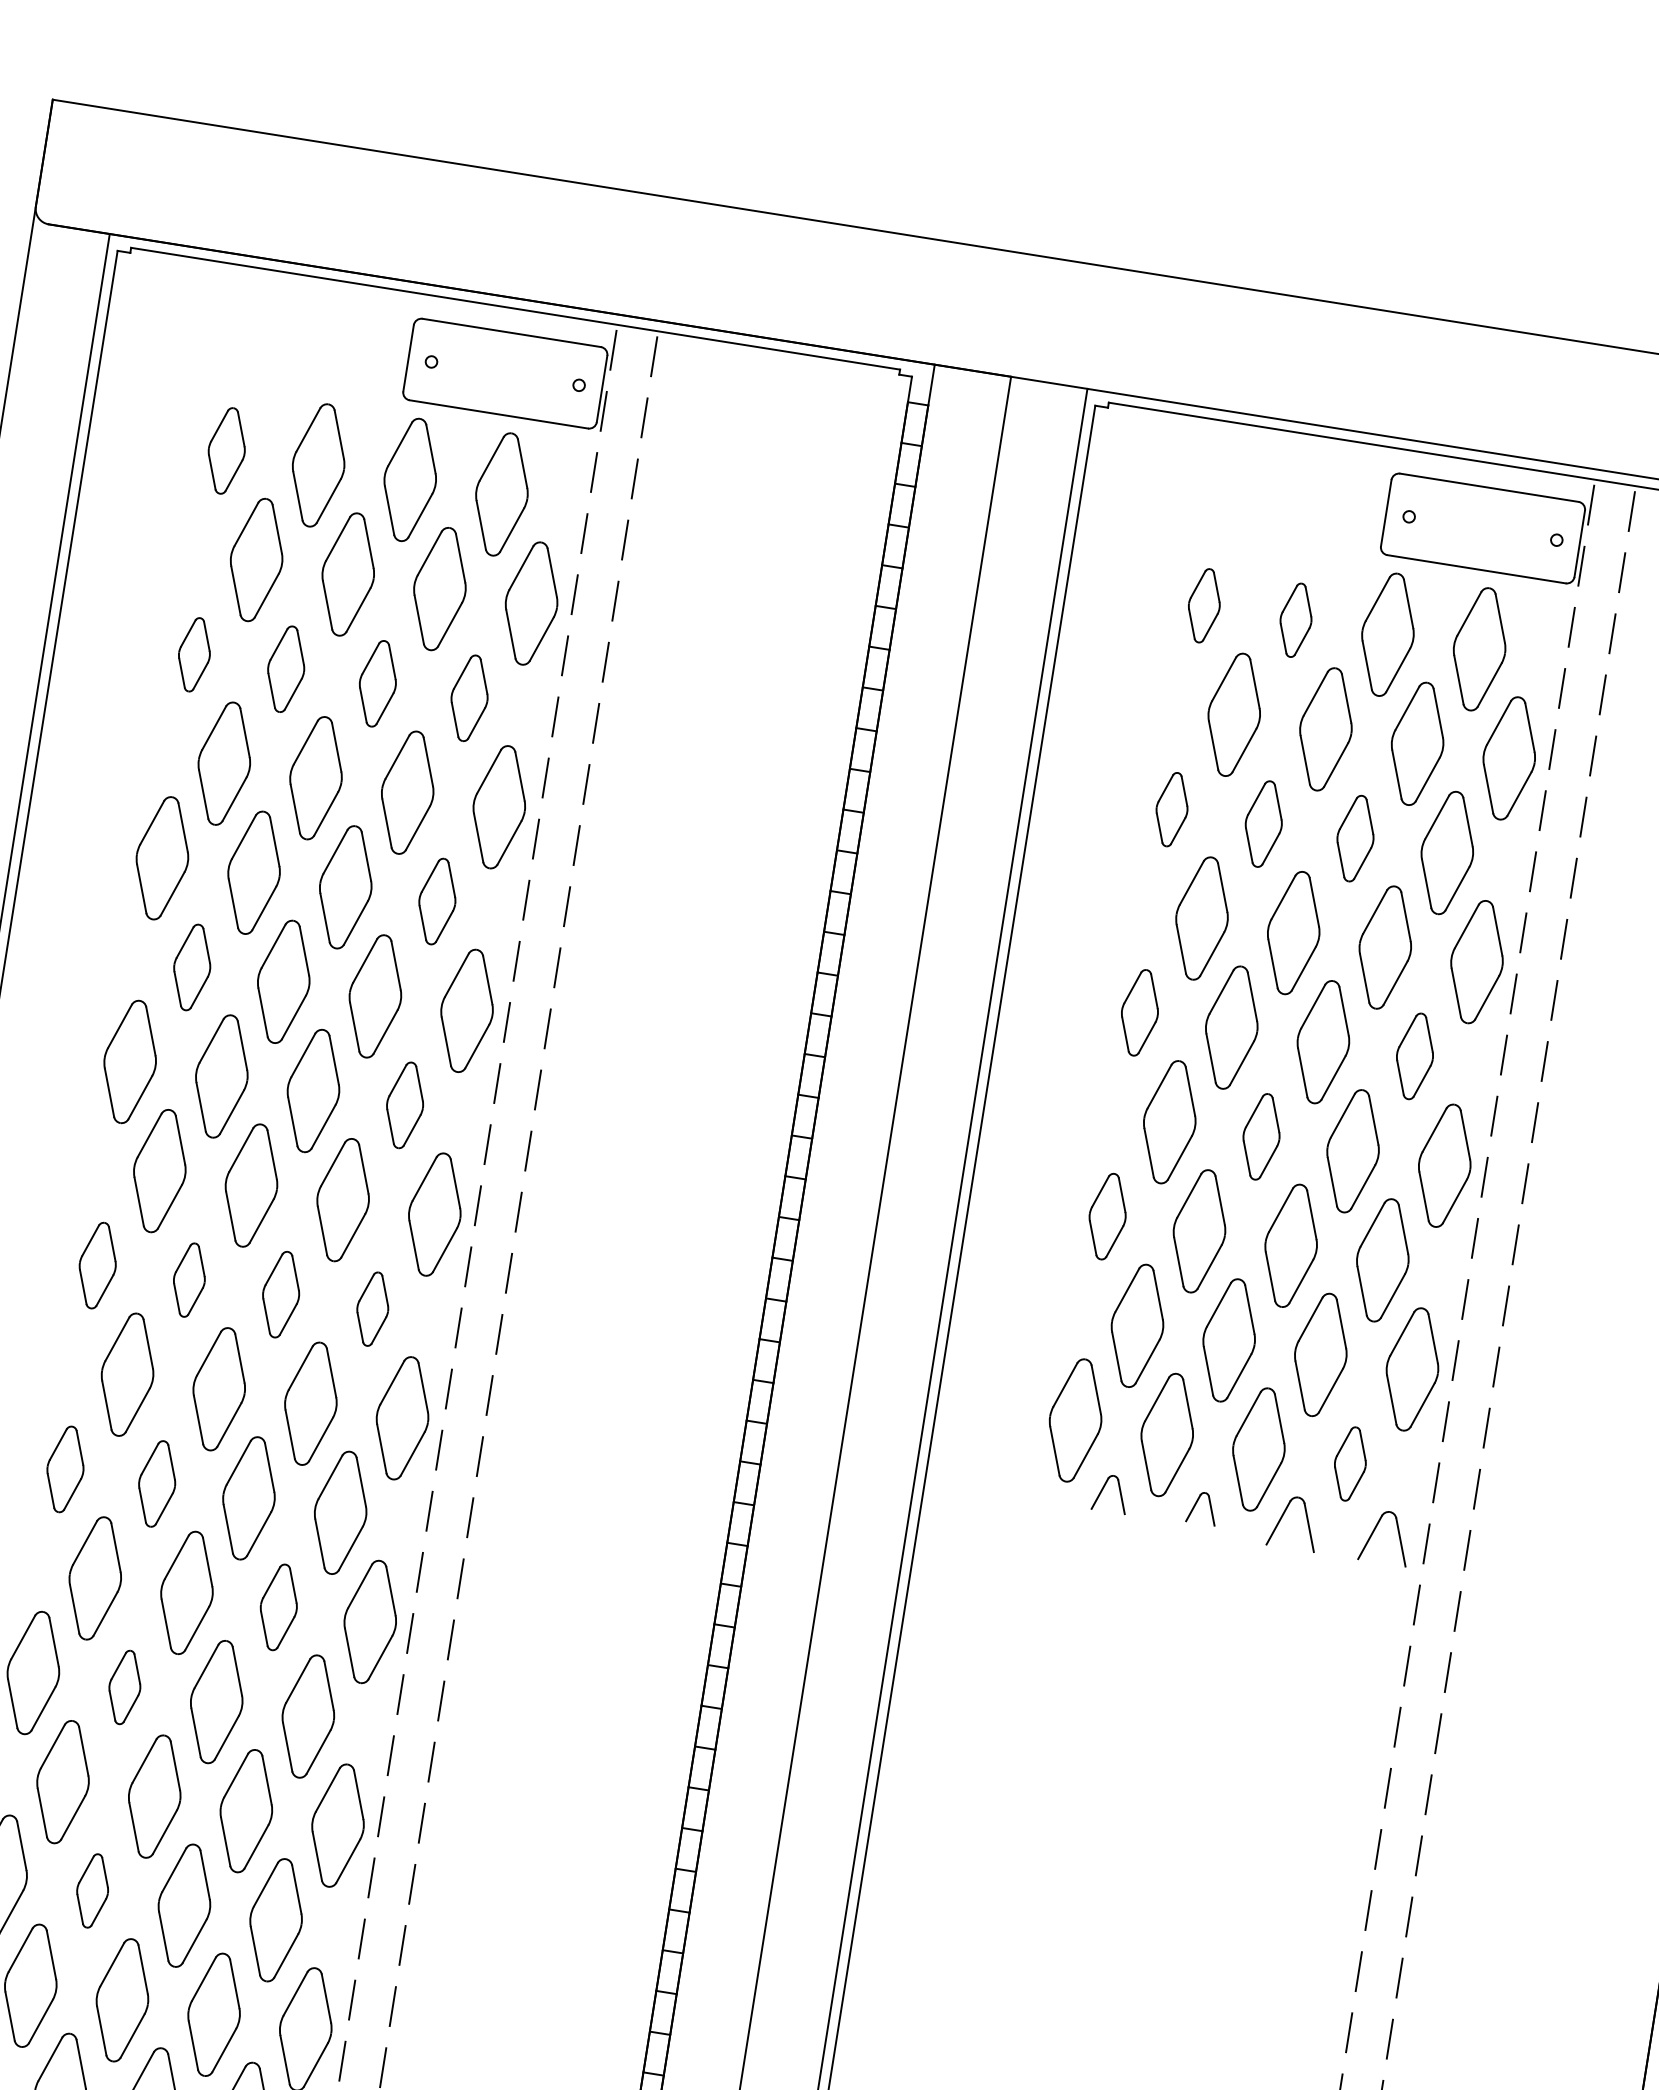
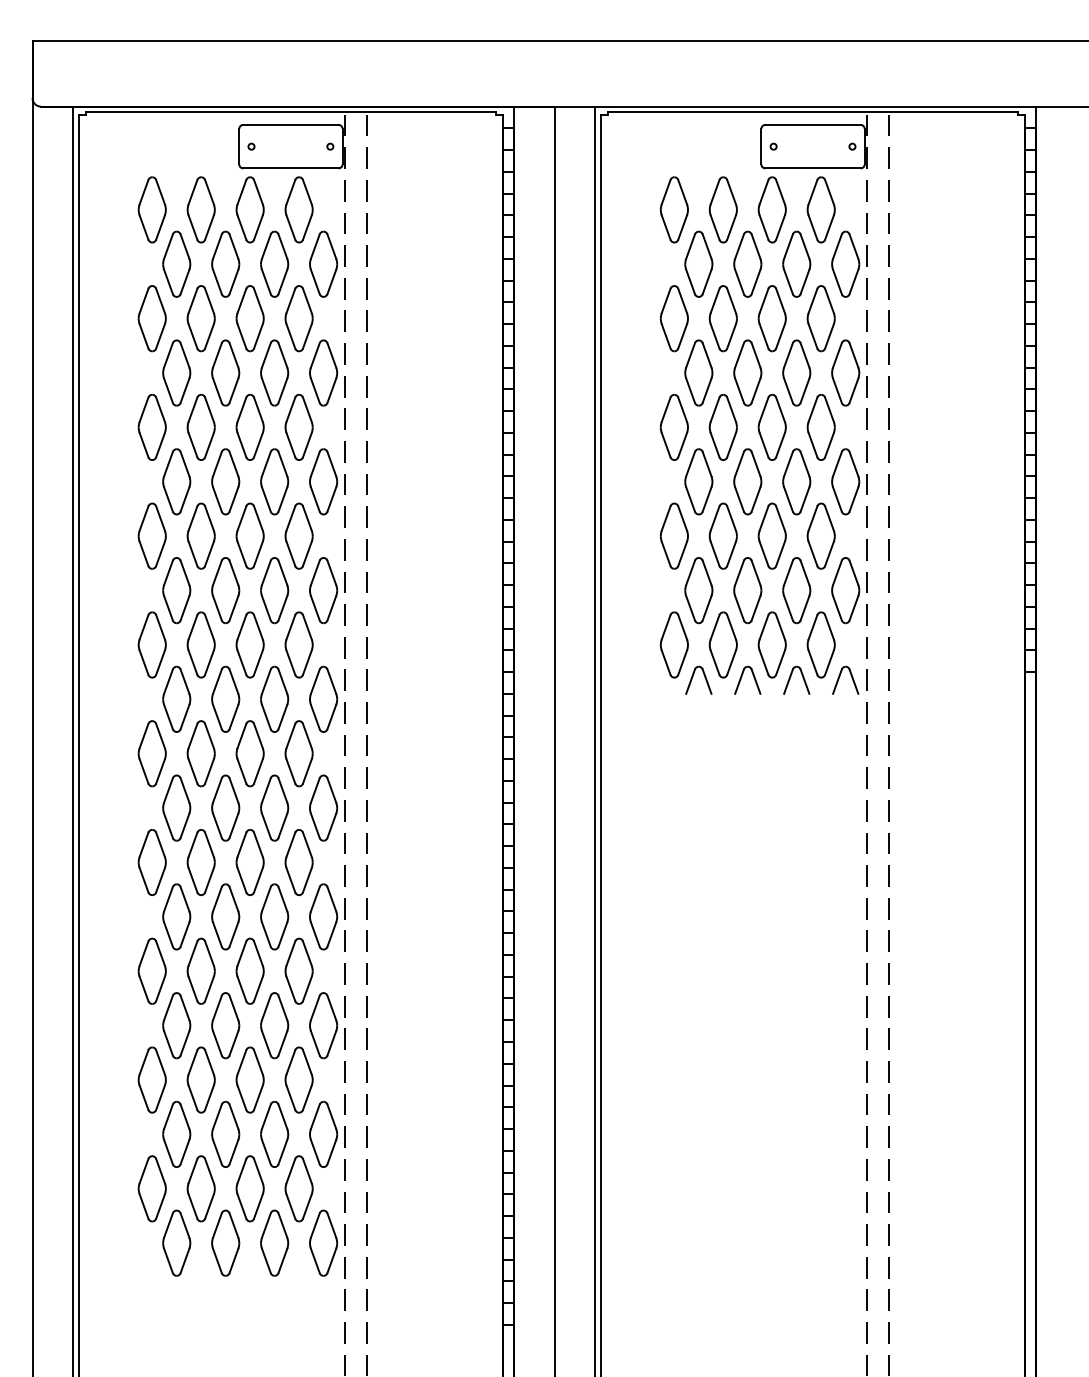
part: (225, 449) -> (151, 209), size x1.43
part: (1203, 604) -> (673, 209), size x1.67
part: (1294, 619) -> (722, 209), size x1.67
part: (193, 654) -> (151, 318), size x1.67
part: (285, 668) -> (200, 318), size x1.43
part: (376, 683) -> (249, 318), size x1.43
part: (468, 697) -> (298, 318), size x1.43
part: (1170, 808) -> (673, 318), size x1.67
part: (1262, 823) -> (722, 318), size x1.43
part: (1354, 837) -> (771, 318), size x1.43
part: (436, 899) -> (298, 426), size x1.43
part: (191, 966) -> (176, 481), size x1.43
part: (1138, 1011) -> (673, 426), size x1.43
part: (1413, 1054) -> (820, 426), size x1.43
part: (404, 1103) -> (298, 535), size x1.43
part: (1260, 1136) -> (747, 481), size x1.43
part: (1106, 1215) -> (673, 535), size x1.43
part: (96, 1264) -> (151, 644), size x1.43
part: (188, 1279) -> (200, 644), size x1.67
part: (280, 1293) -> (249, 644), size x1.43
part: (371, 1308) -> (298, 644), size x1.67
part: (1349, 1462) -> (820, 644), size x1.67
part: (64, 1468) -> (151, 753), size x1.43
part: (156, 1483) -> (200, 753), size x1.43
part: (1110, 1492) -> (698, 679), size x1.43
part: (1202, 1506) -> (747, 679), size x1.67
part: (278, 1606) -> (274, 807), size x1.43
part: (123, 1687) -> (200, 862), size x1.67
part: (91, 1889) -> (200, 970), size x1.67

